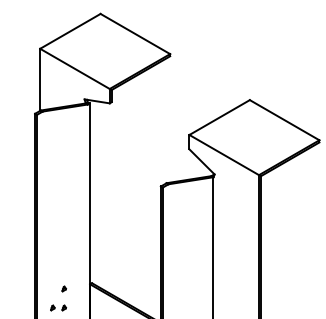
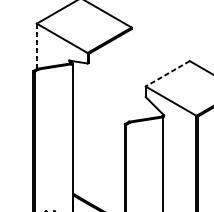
line: (40, 79) -> (37, 46), solid -> dashed
line: (219, 117) -> (167, 73), solid -> dashed
part: (64, 288) -> (54, 198), removed

